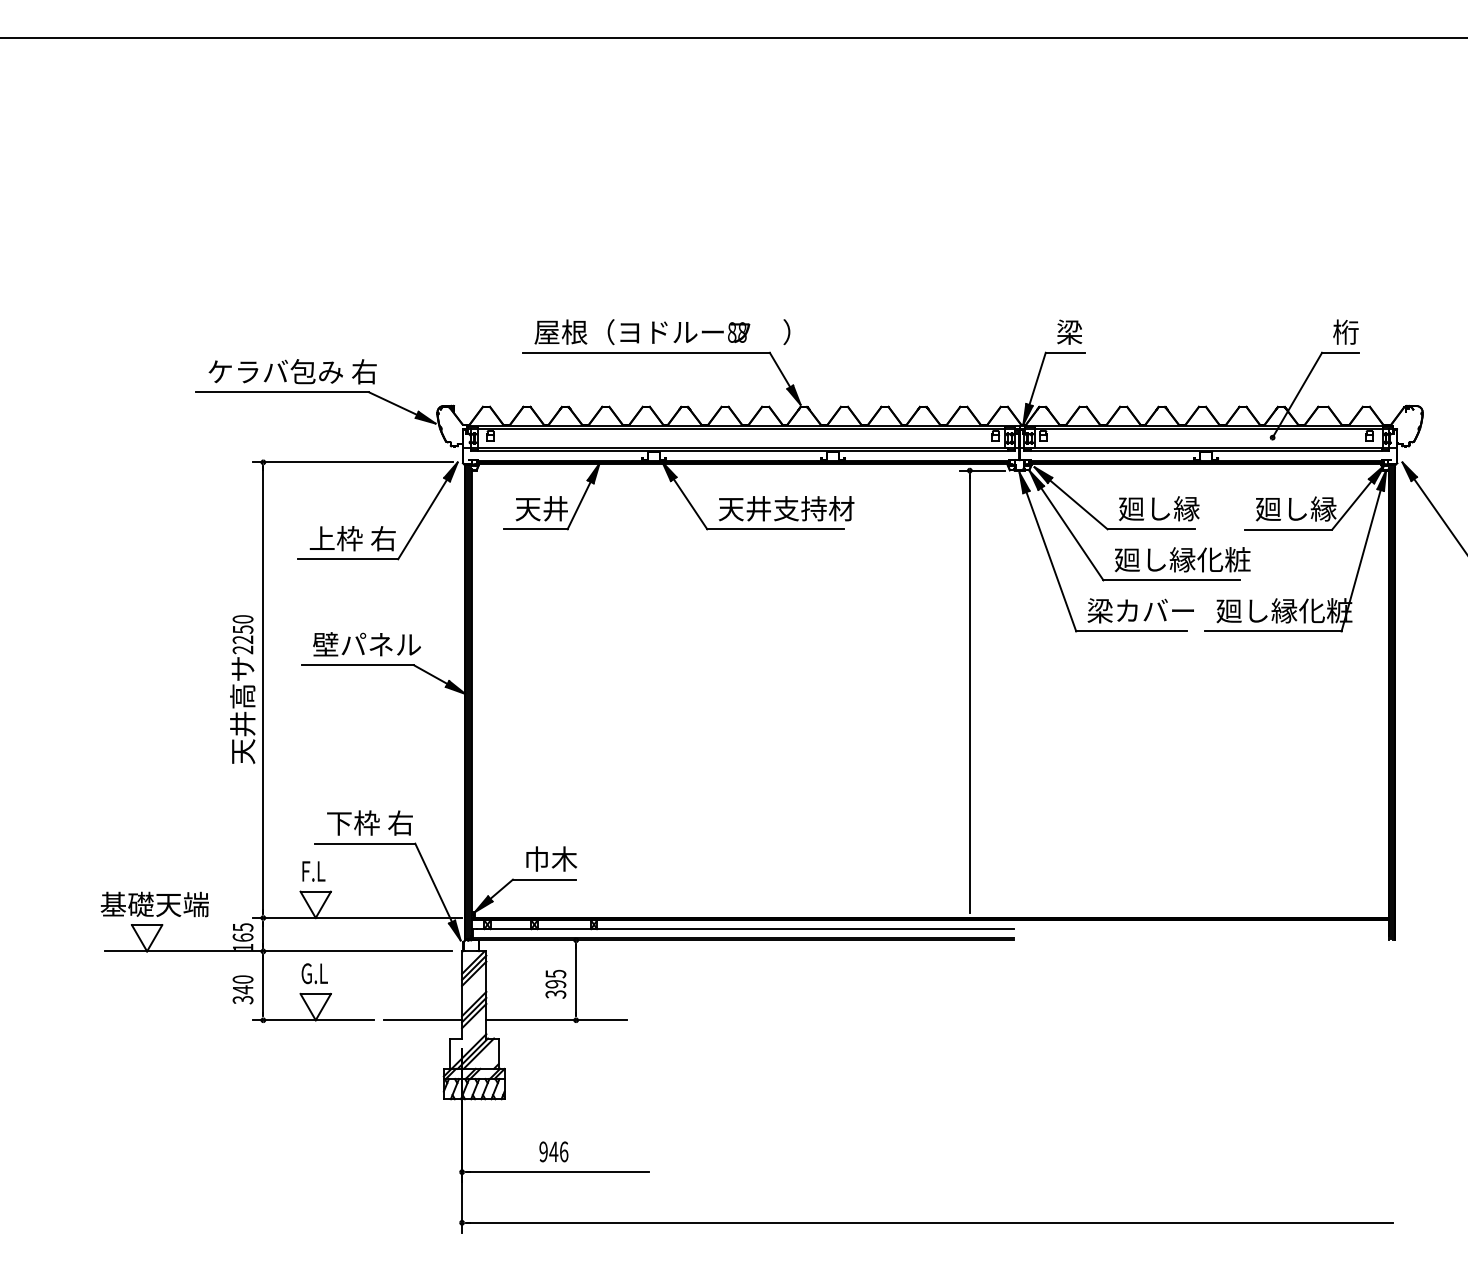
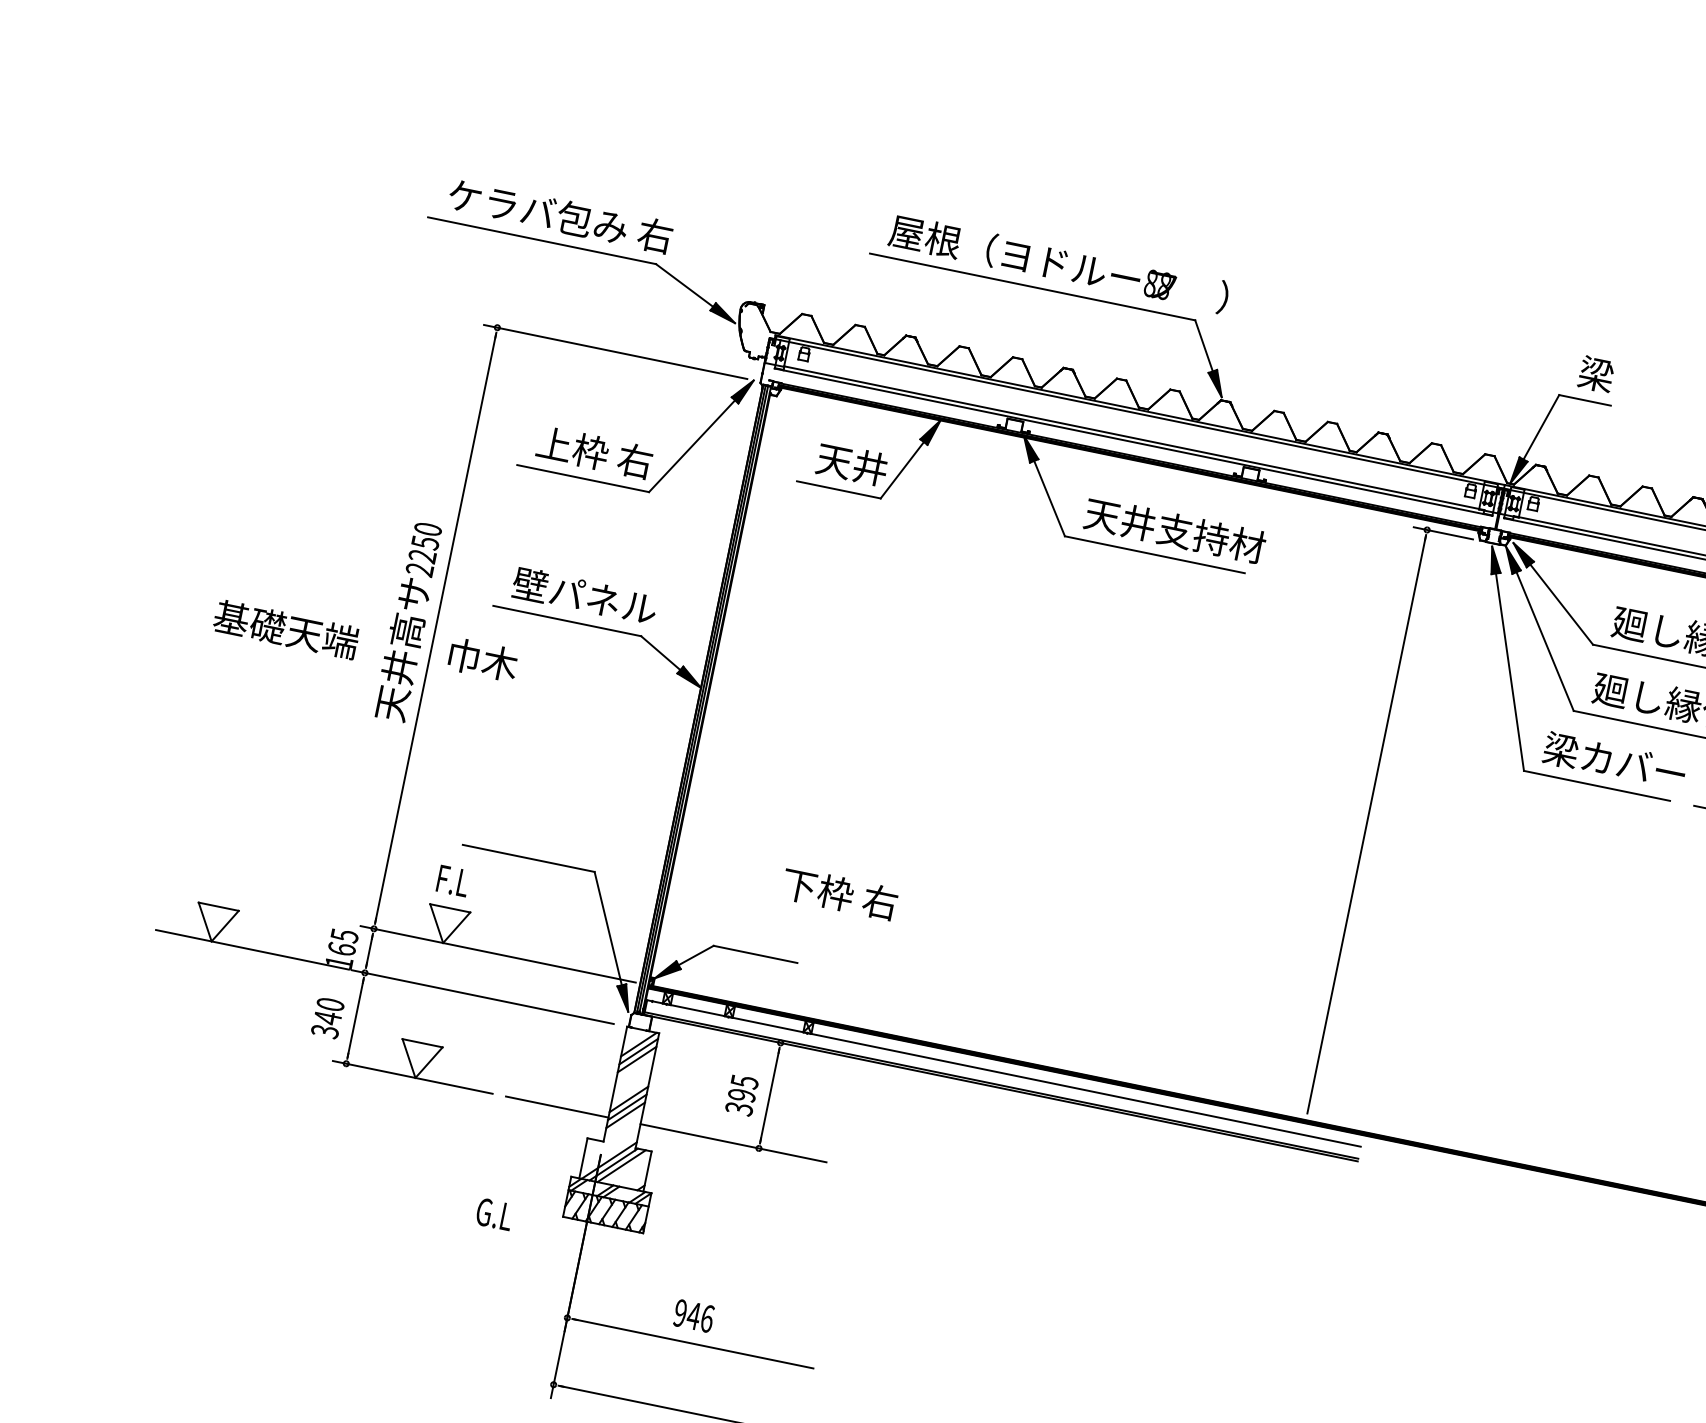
text: (369, 822) -> (839, 893), moved
text: (551, 858) -> (483, 659), moved
text: (154, 904) -> (285, 629), moved
text: (314, 973) -> (494, 1214), moved

